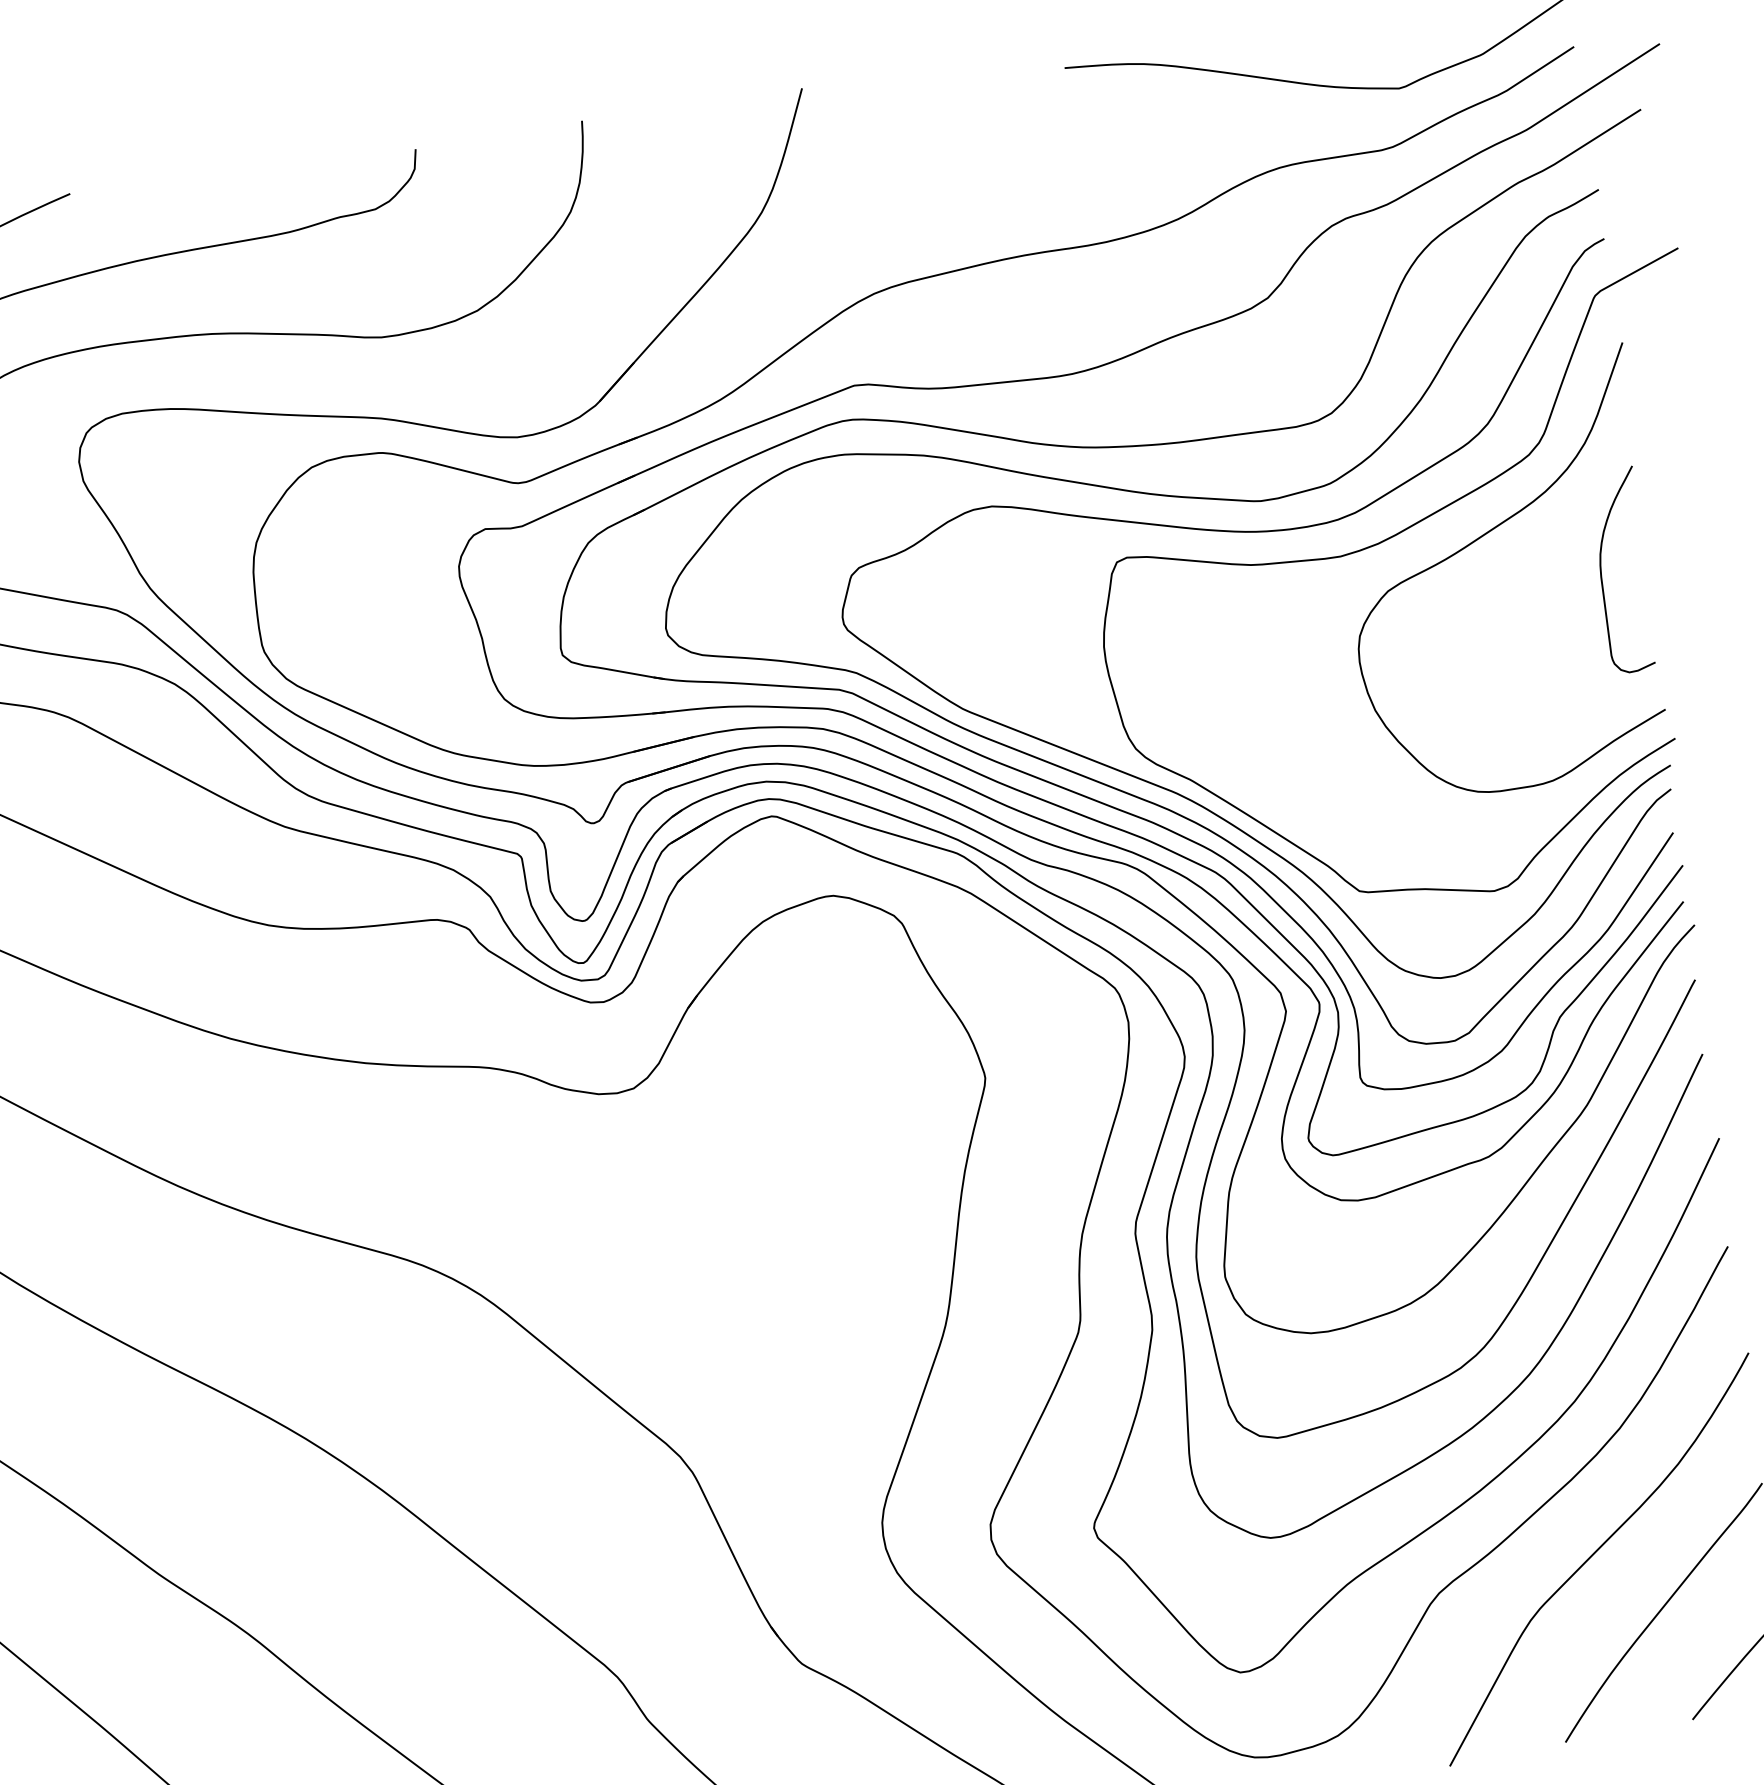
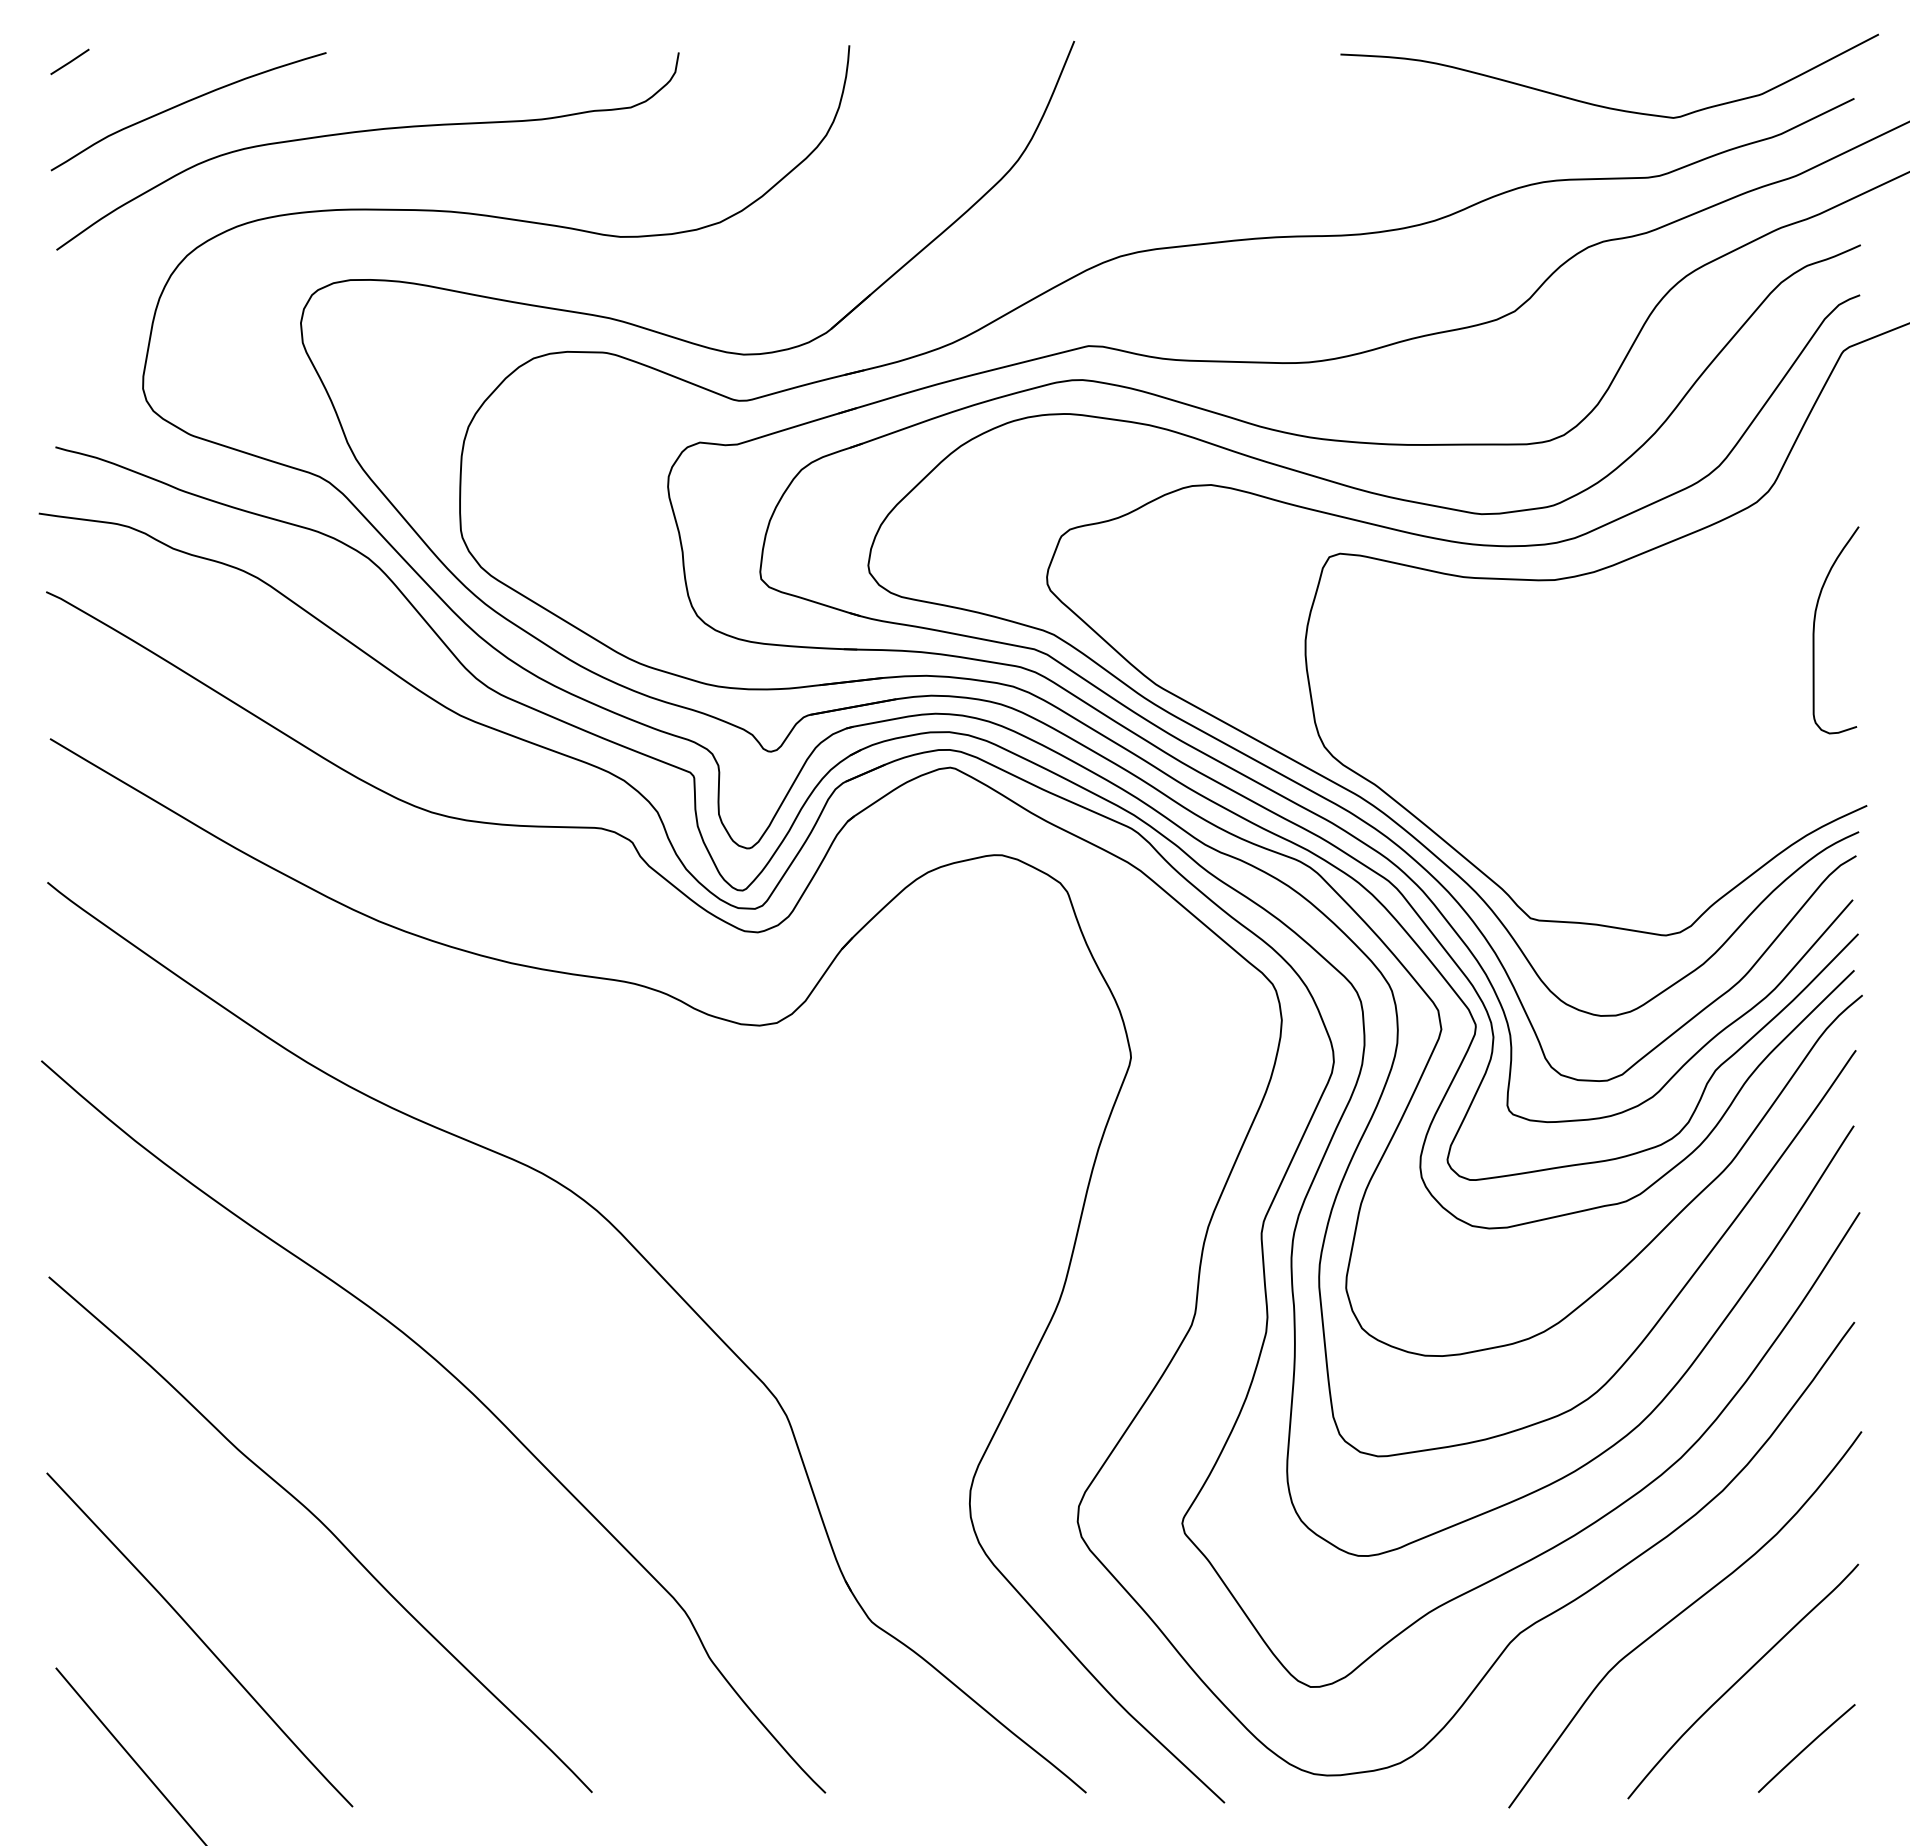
curve: (1477, 540) -> (1694, 581), removed

